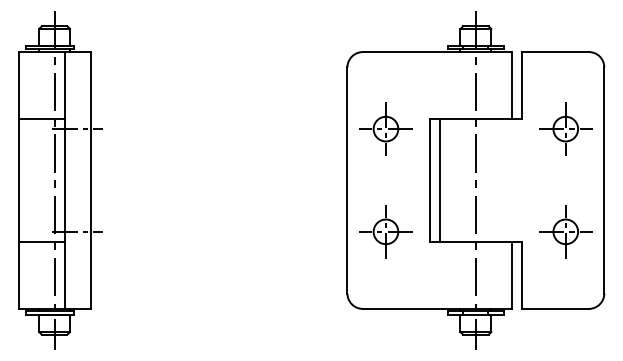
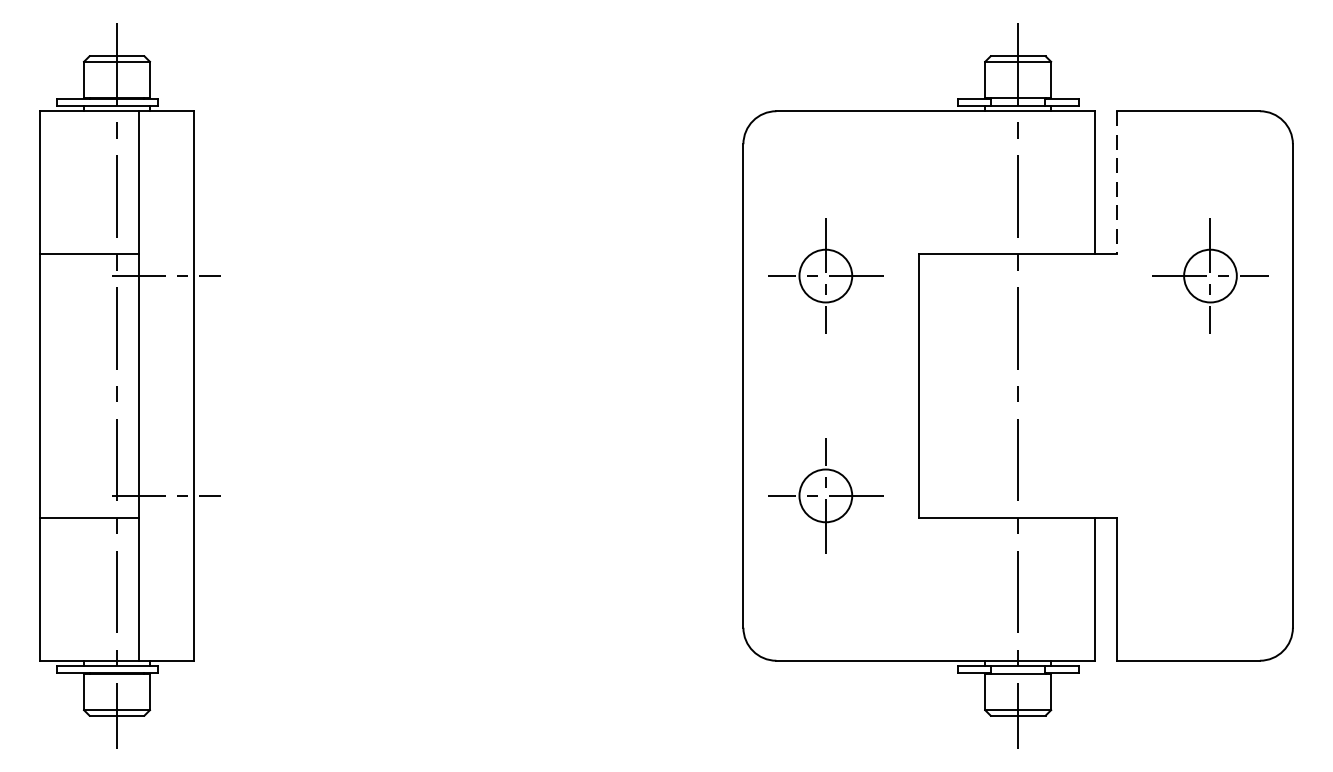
line: (522, 85) -> (1117, 182), solid -> dashed
line: (439, 180) -> (940, 386), removed
part: (565, 231) -> (1209, 495), removed

